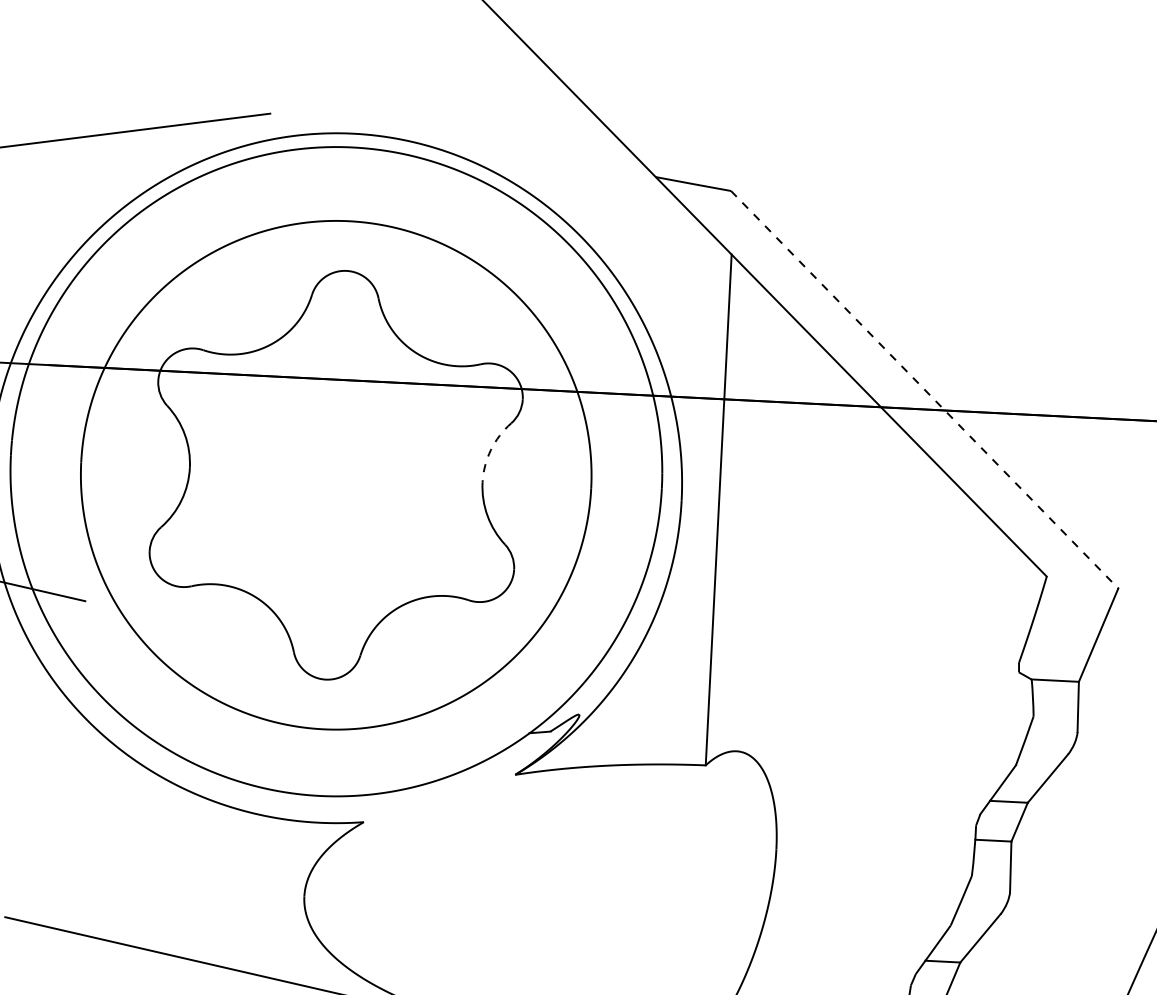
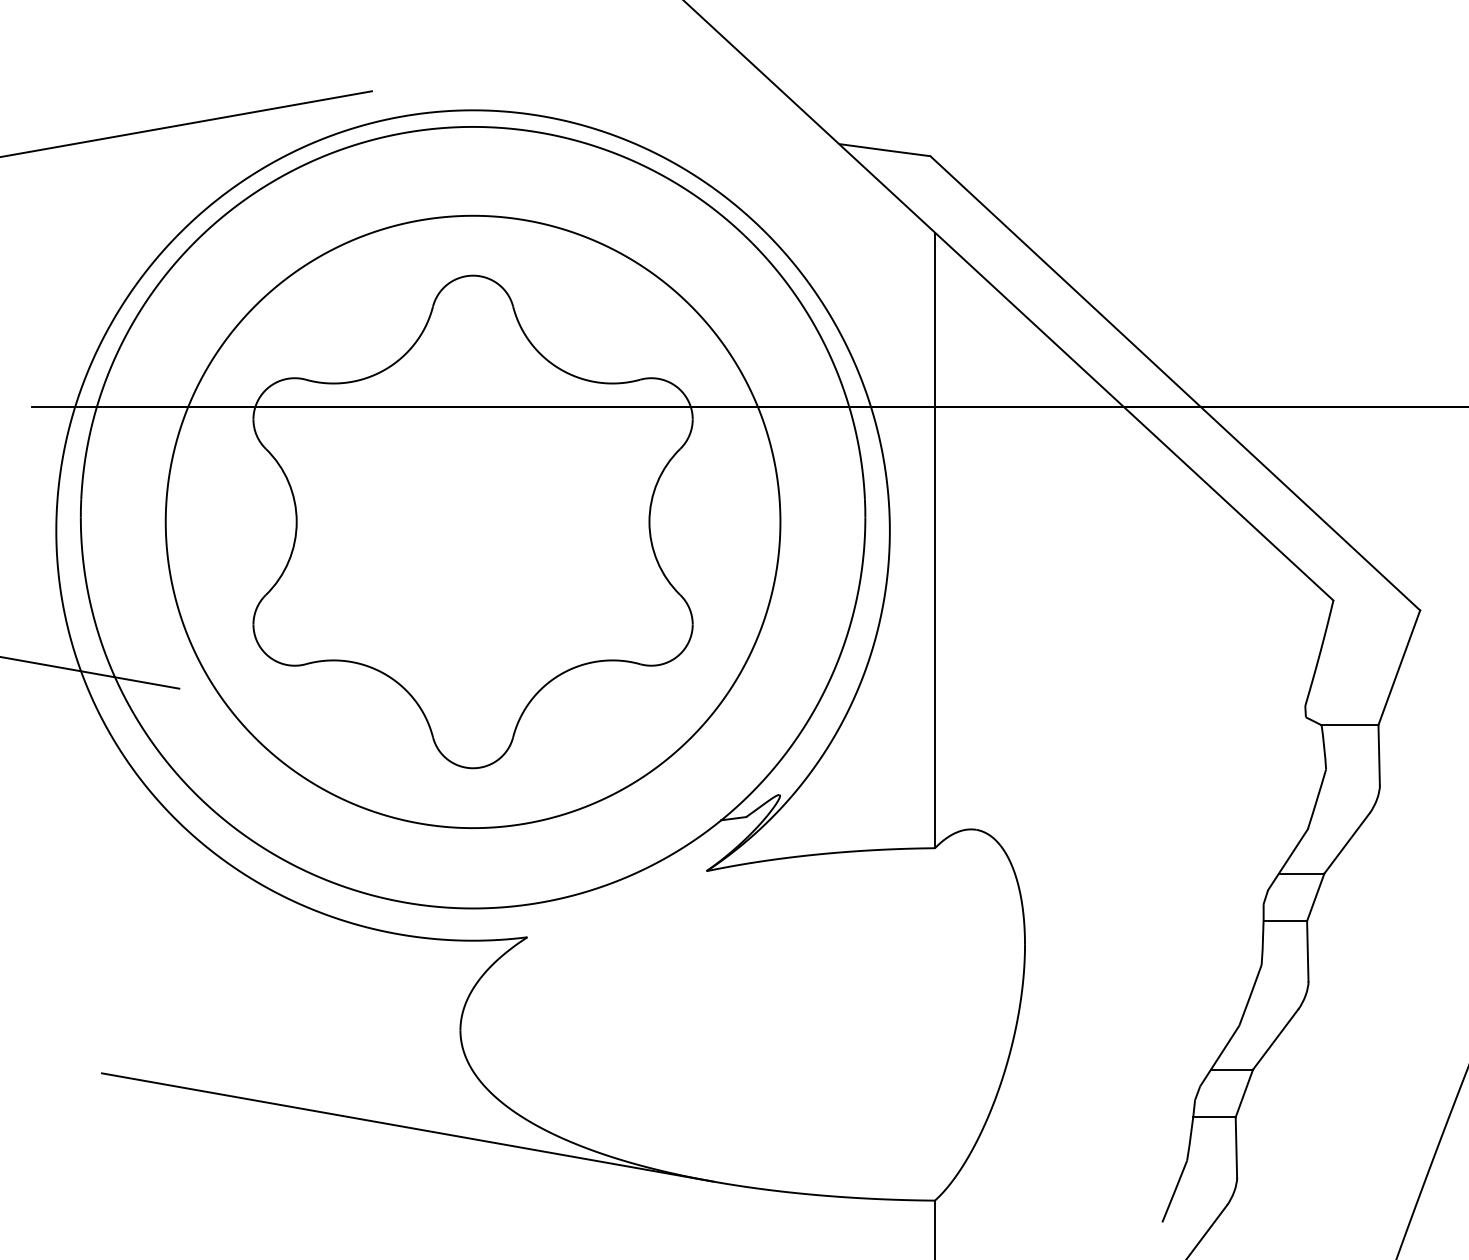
line: (924, 389) -> (1175, 383), dashed -> solid
arc: (490, 450) -> (657, 482), dashed -> solid

